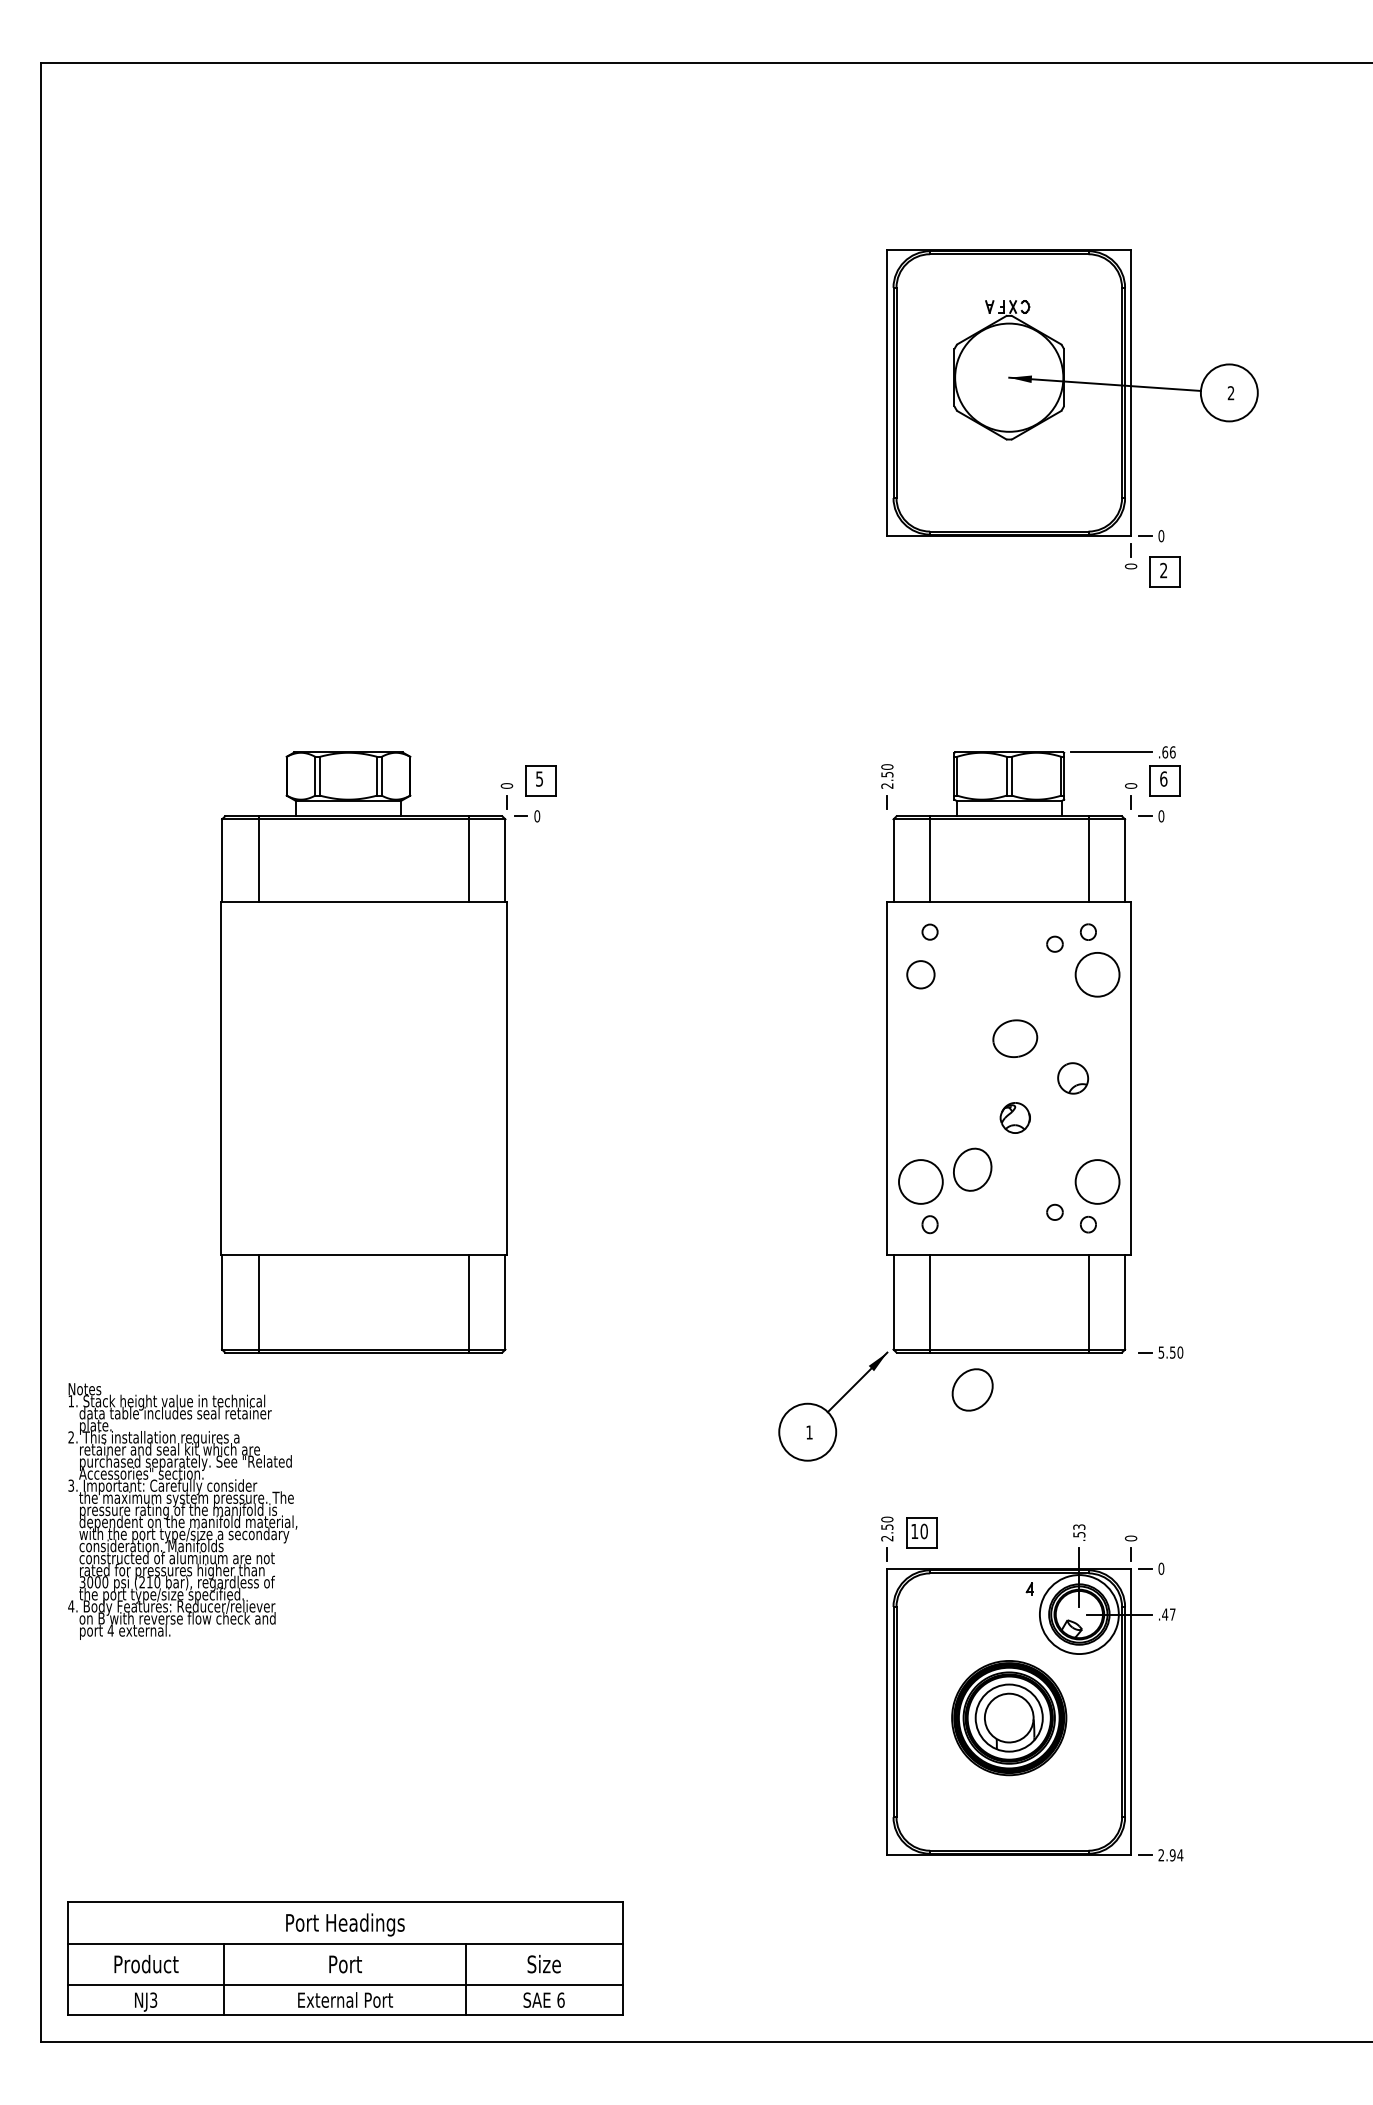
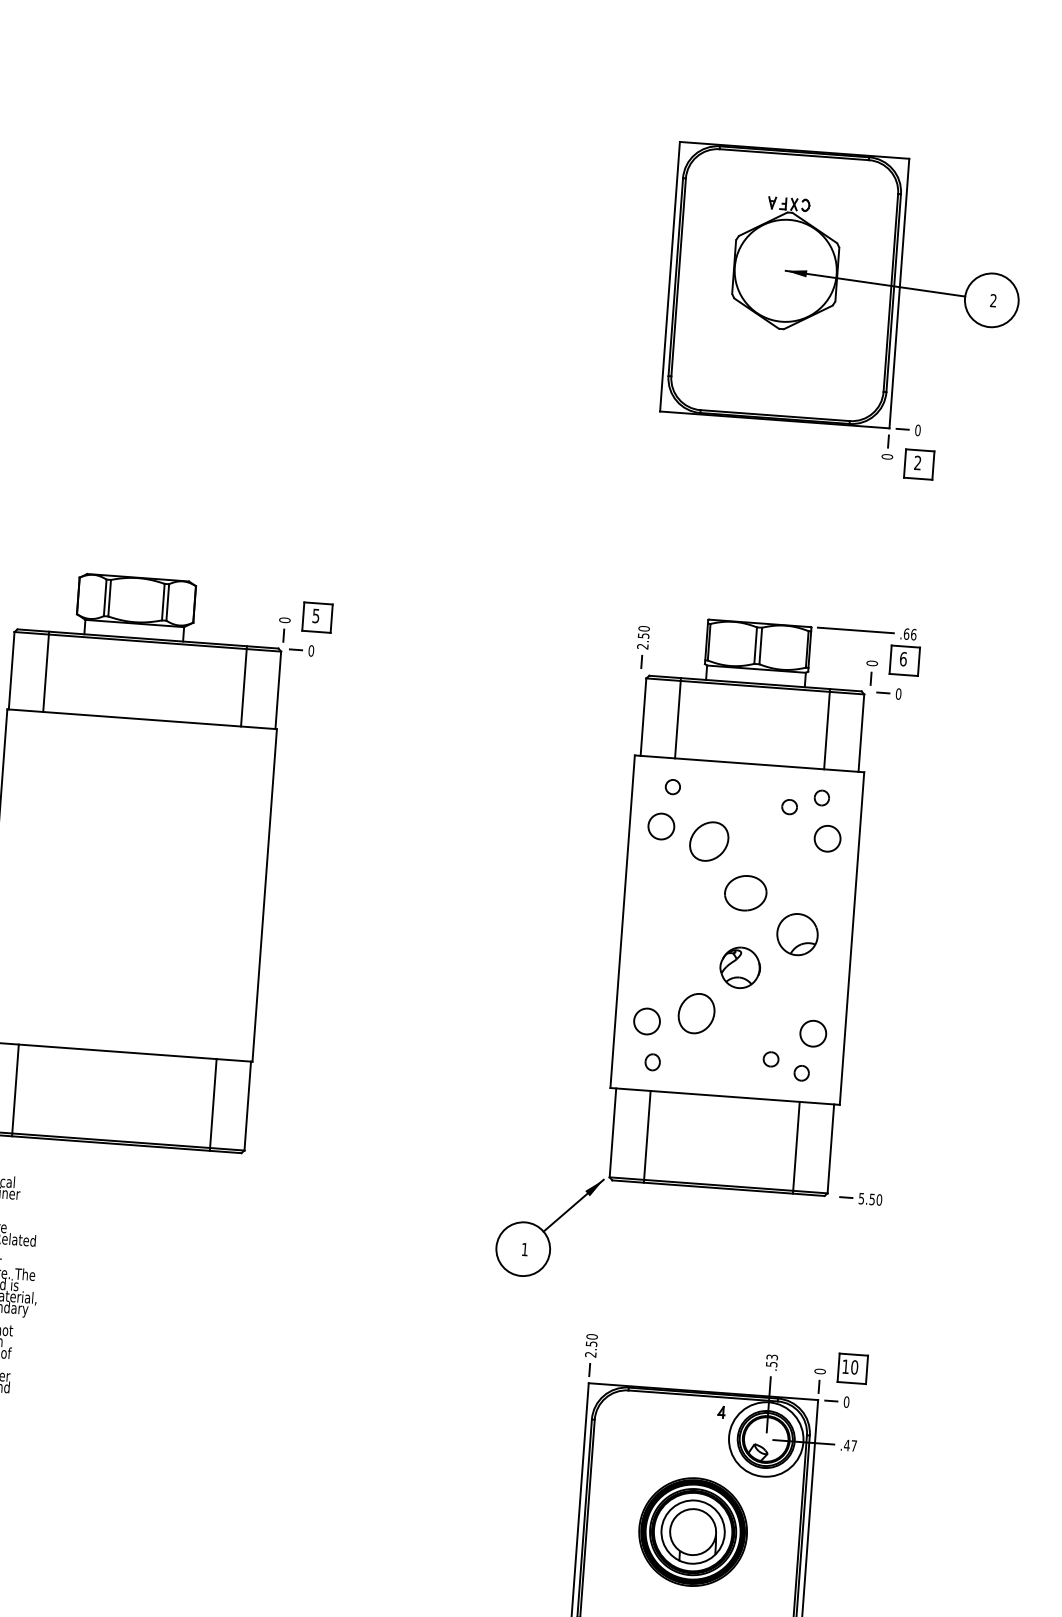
circle: (1097, 974) -> (827, 838), size x0.62
part: (1072, 1078) -> (796, 934), size x1.43
part: (1015, 1117) -> (740, 967), size x1.43
circle: (920, 1181) -> (646, 1021), size x0.62
circle: (1097, 1181) -> (813, 1033), size x0.62
part: (972, 1389) -> (709, 841), moved
part: (921, 1532) -> (852, 1368), moved

